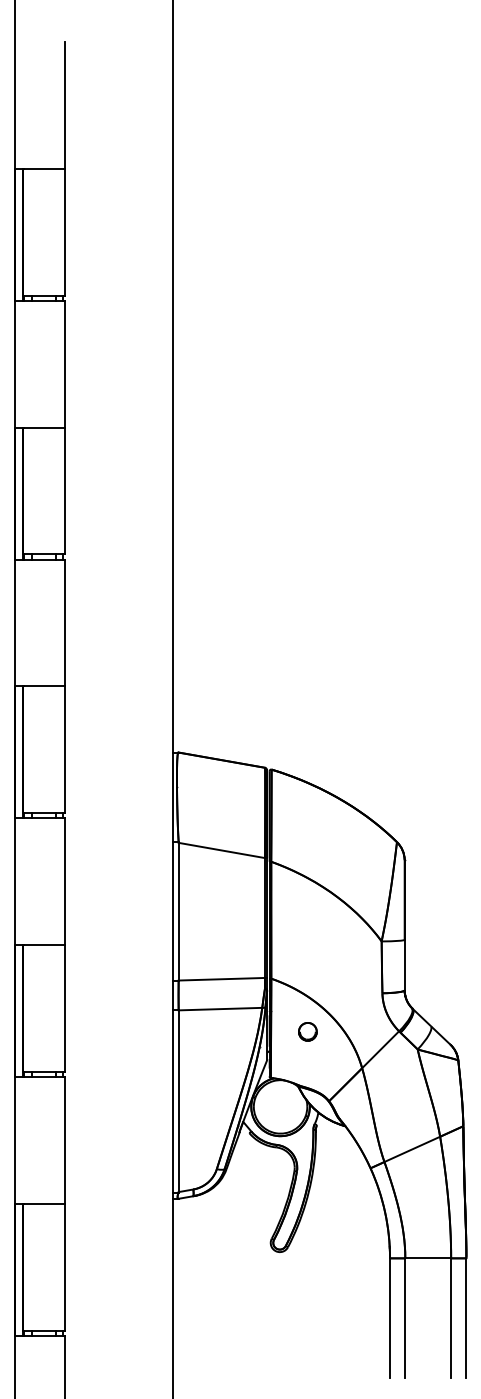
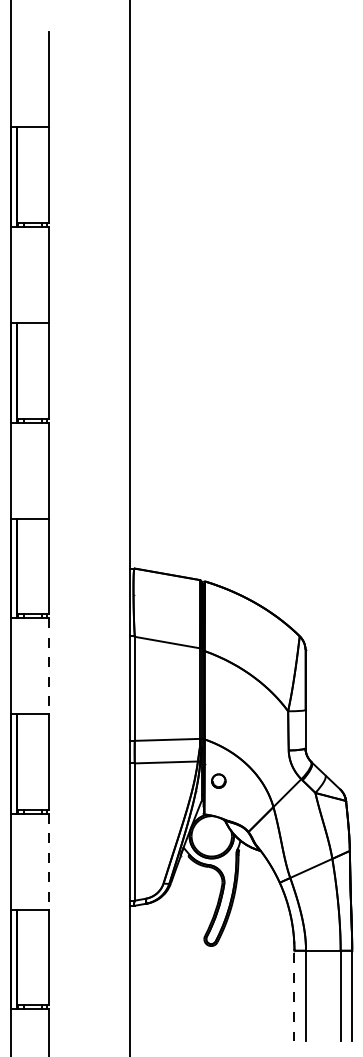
line: (64, 882) -> (48, 666), solid -> dashed
part: (307, 1031) -> (218, 780), moved
line: (64, 1141) -> (48, 862), solid -> dashed
line: (390, 1318) -> (294, 996), solid -> dashed

